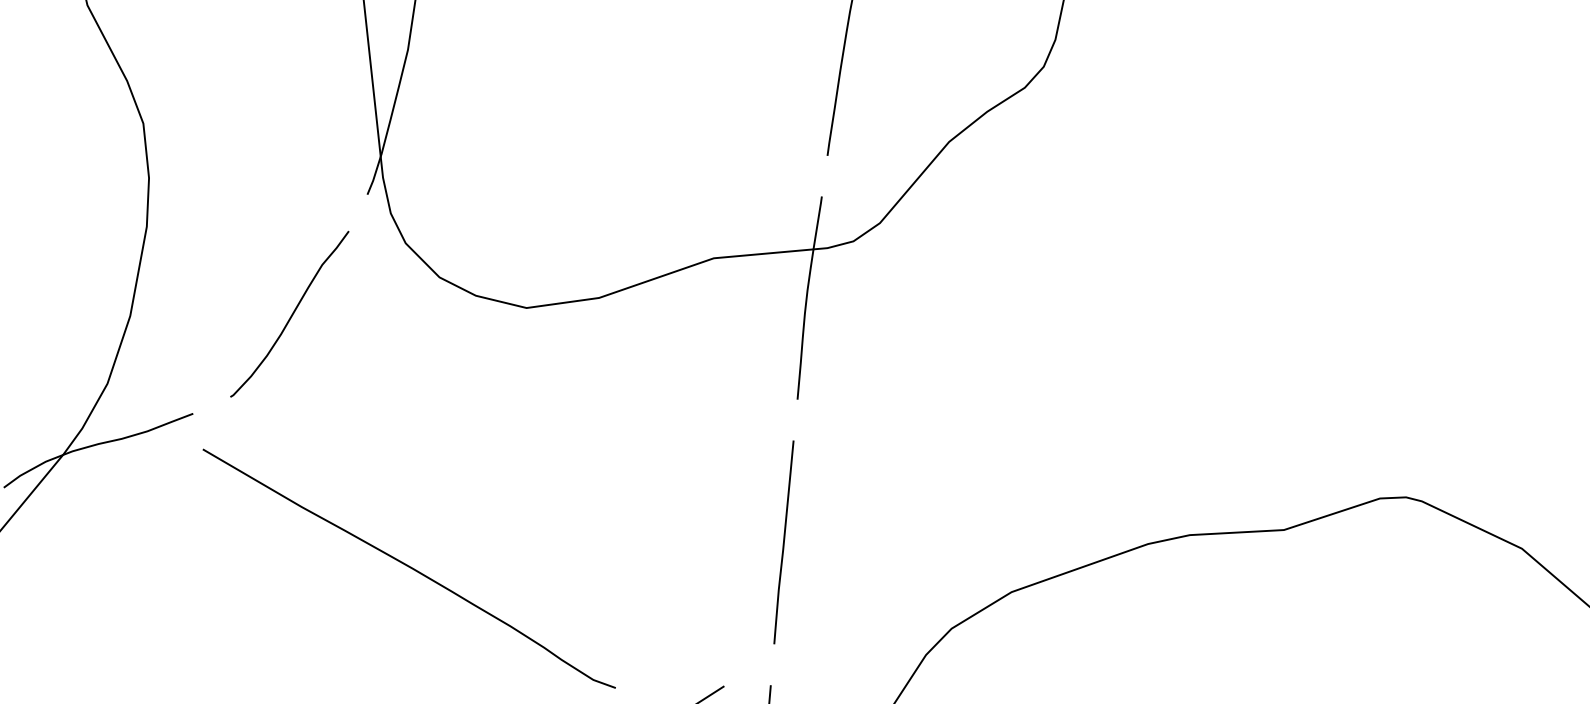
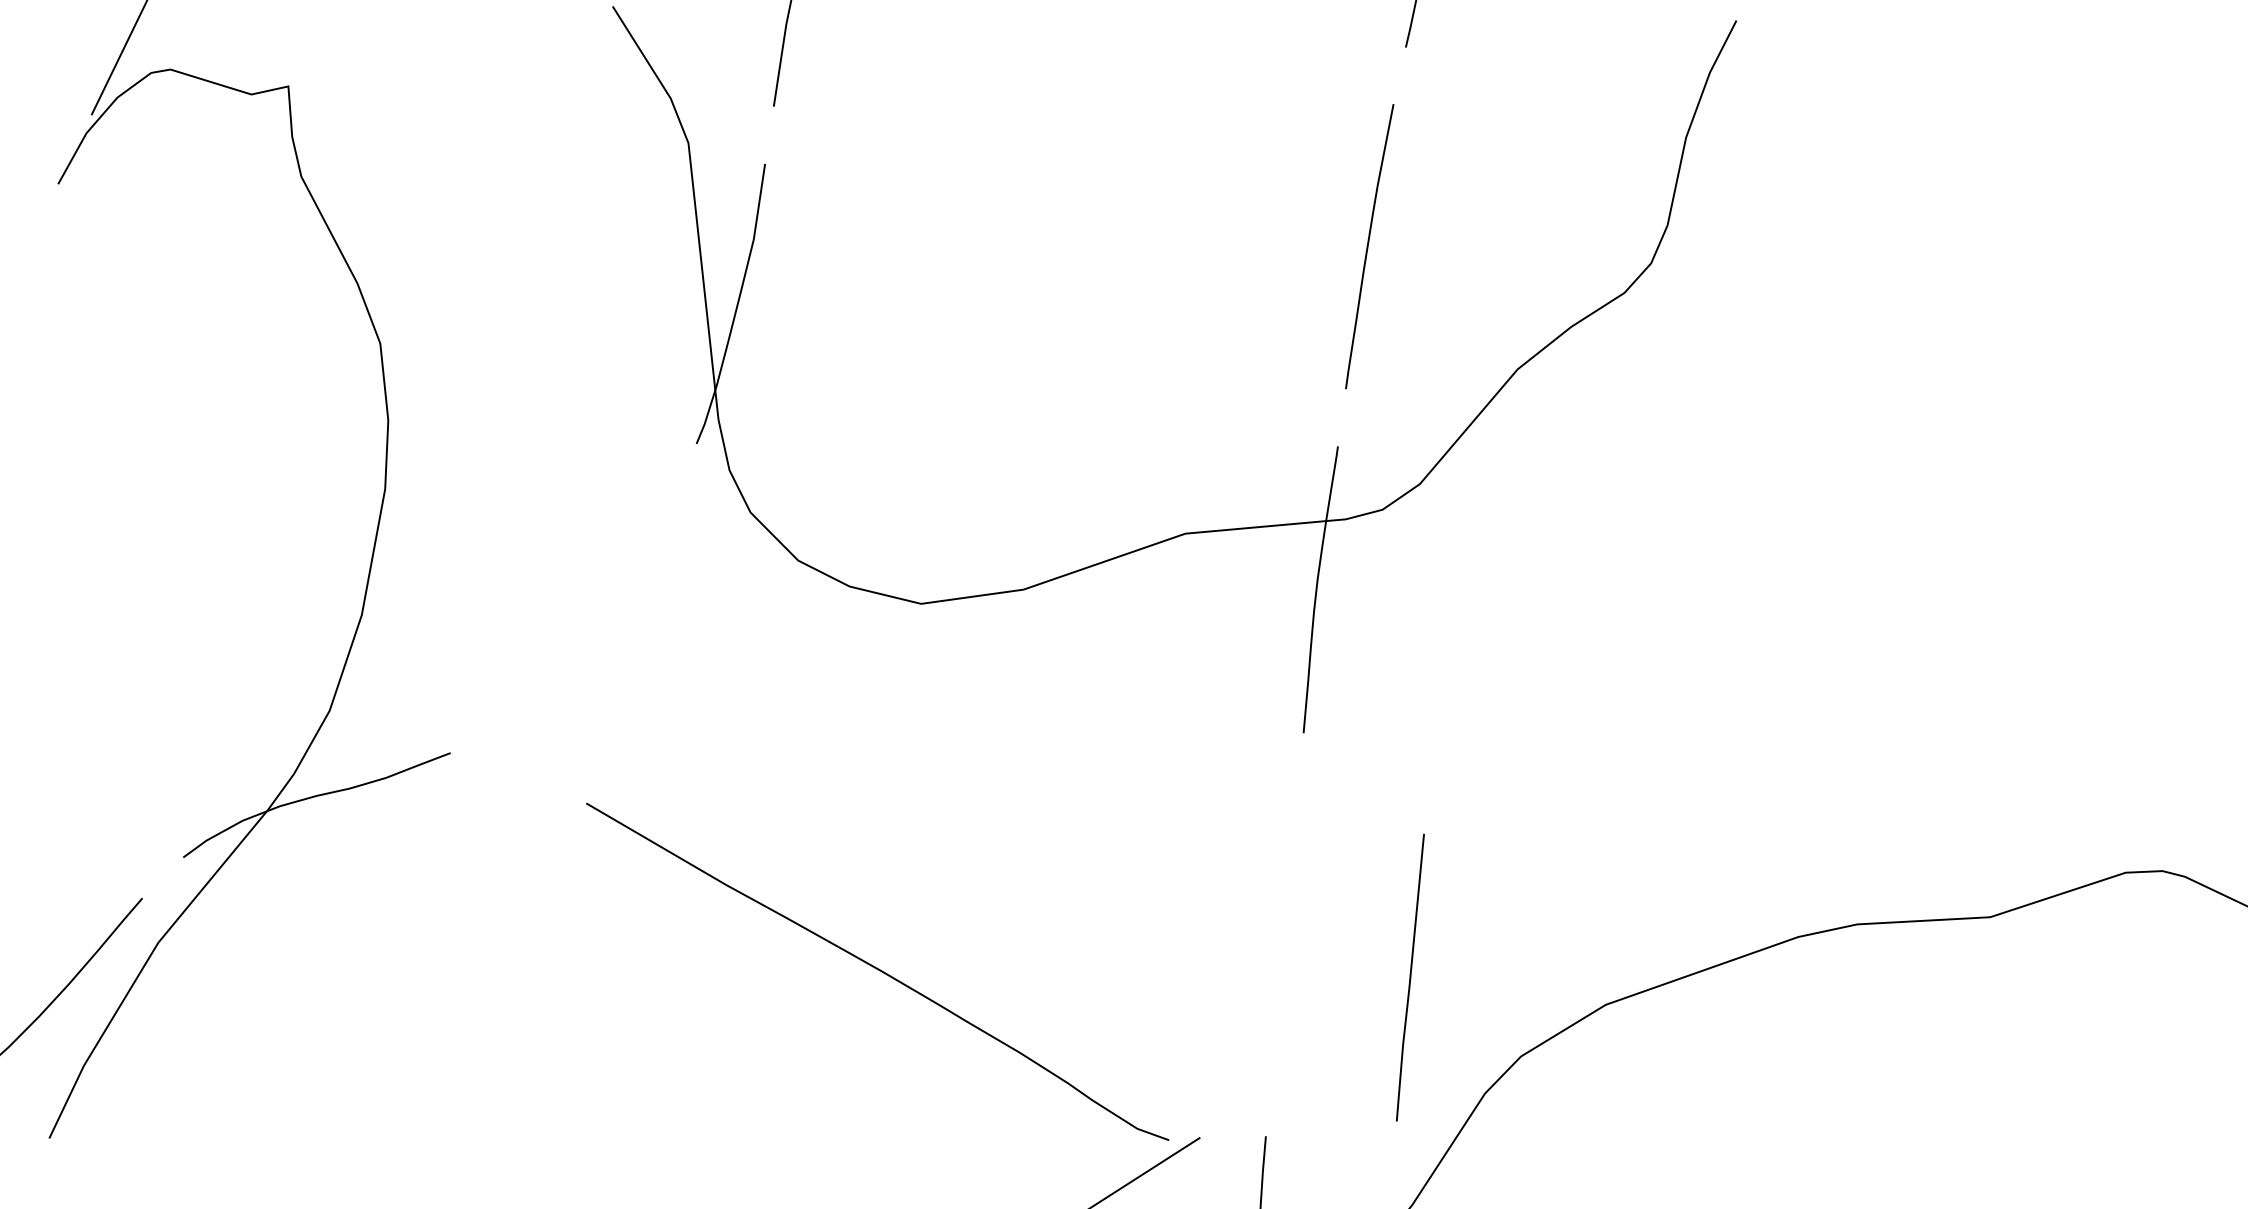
curve: (291, 314) -> (589, 613), removed
curve: (784, 542) -> (1410, 977), moved
curve: (409, 567) -> (878, 970), moved

